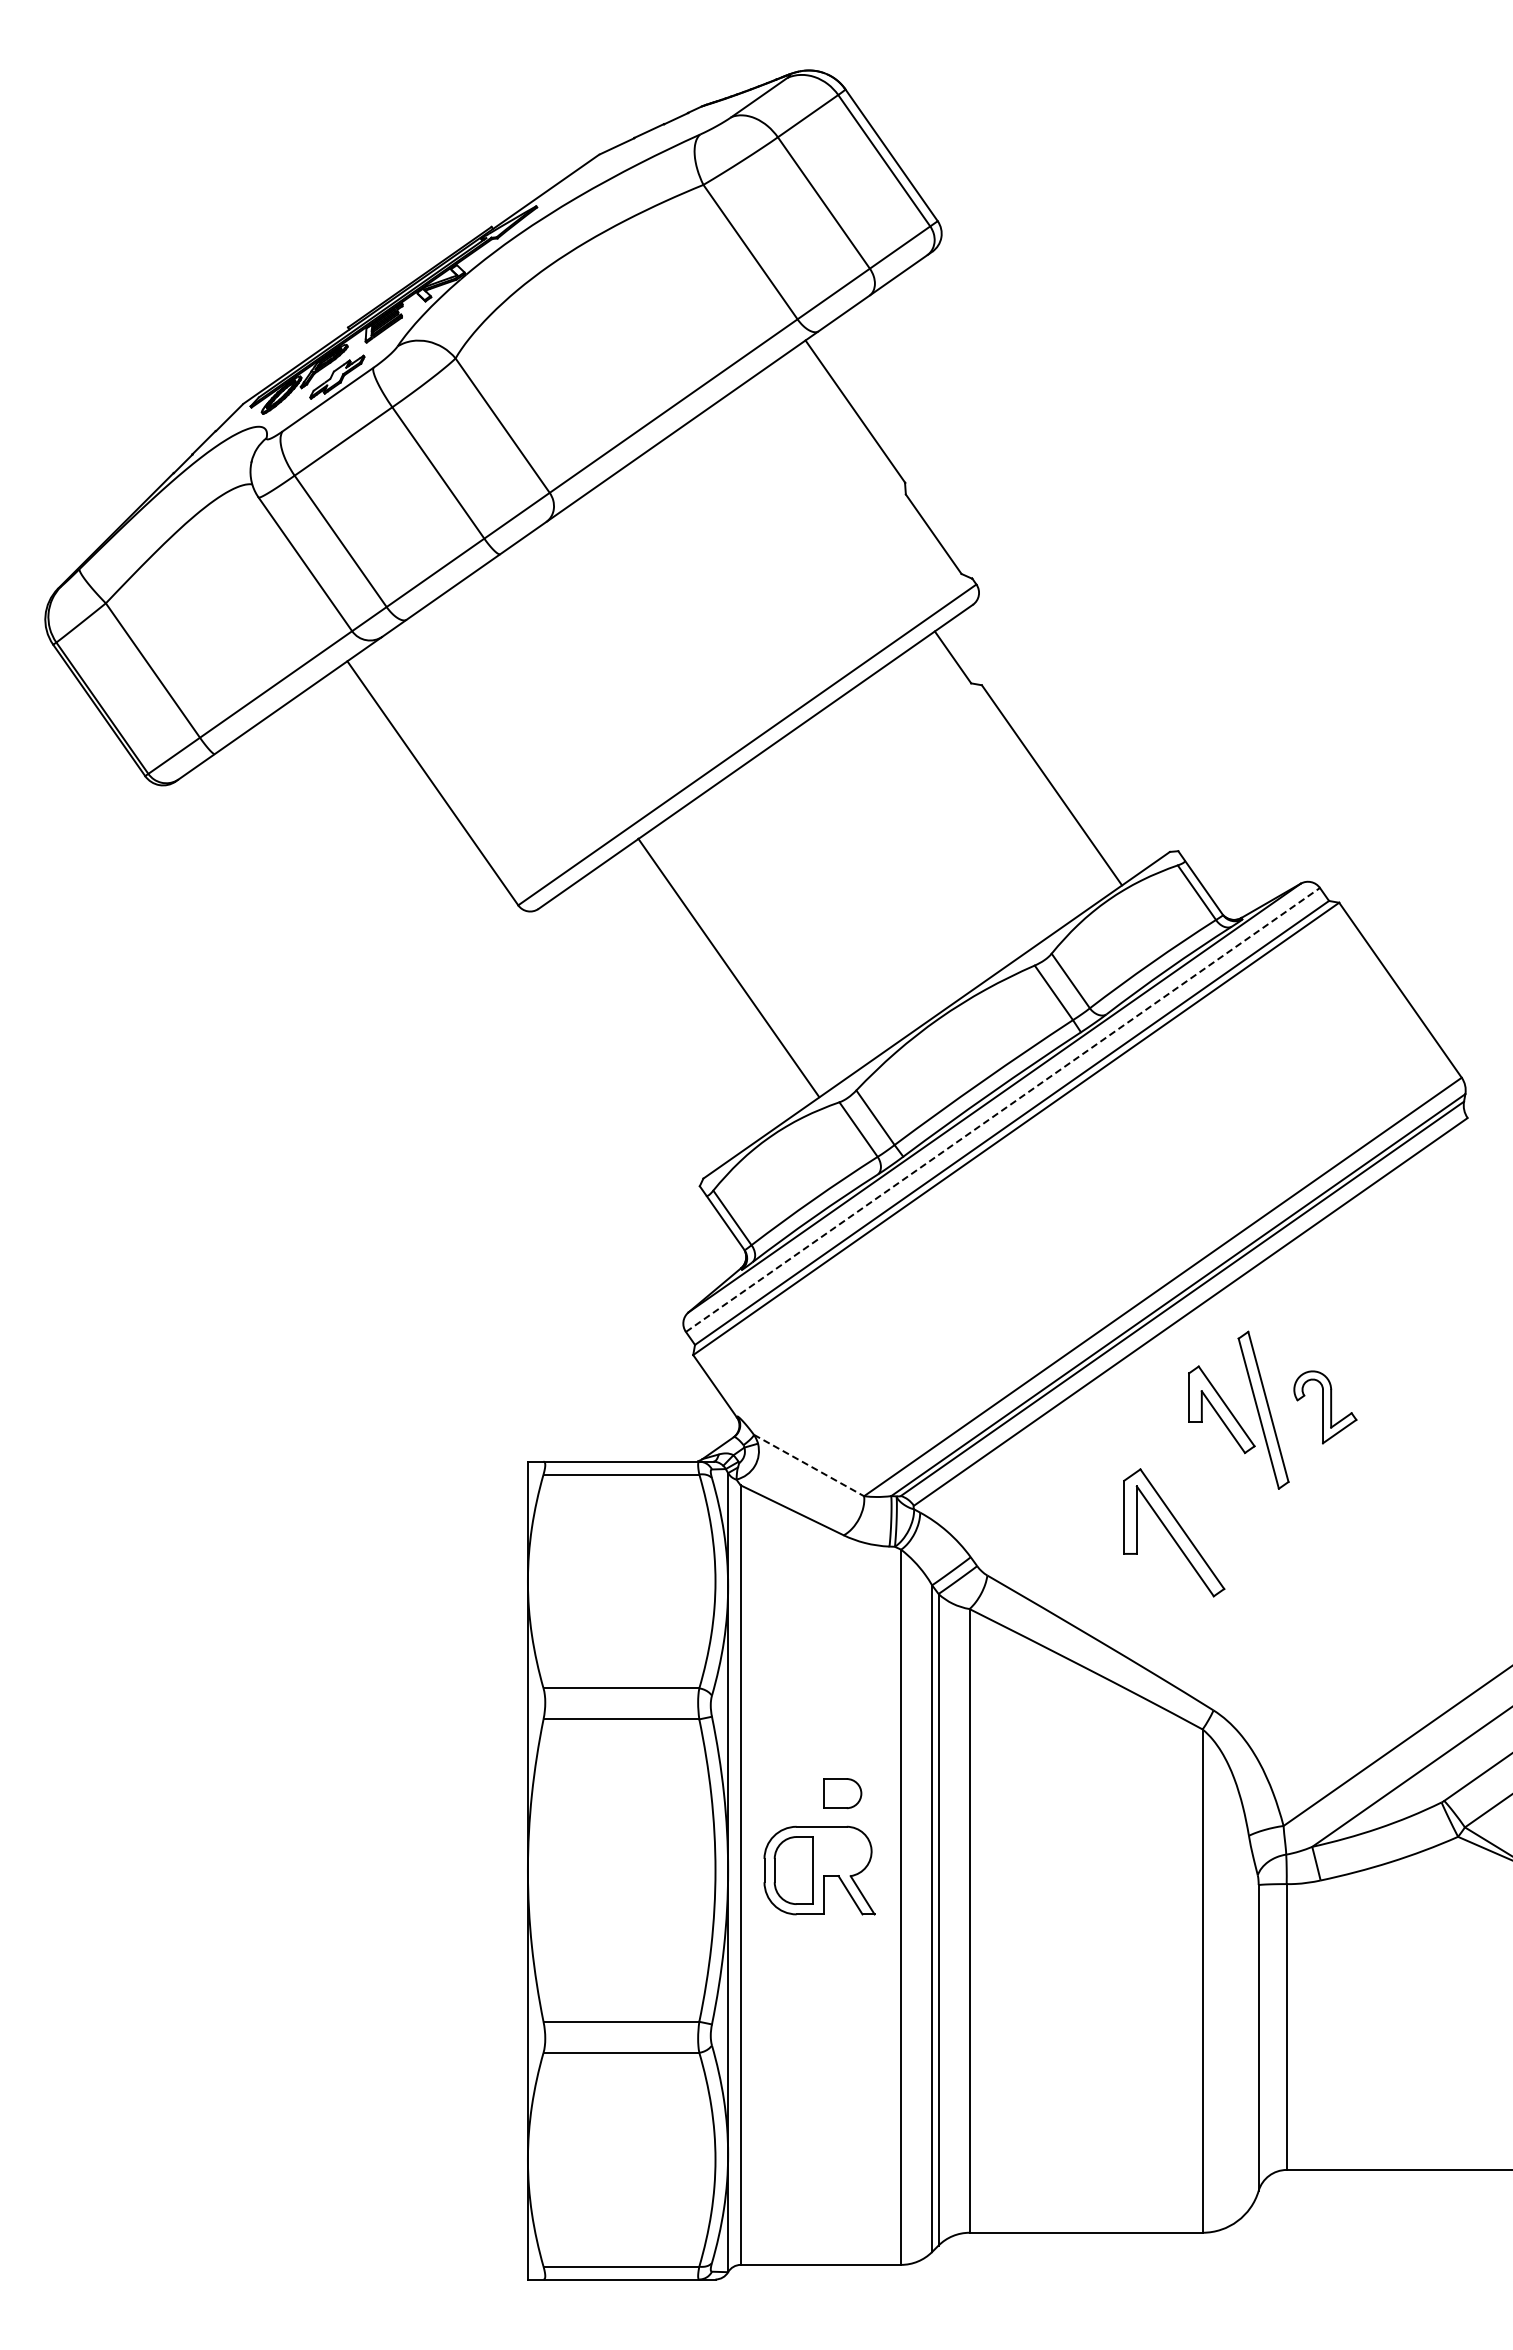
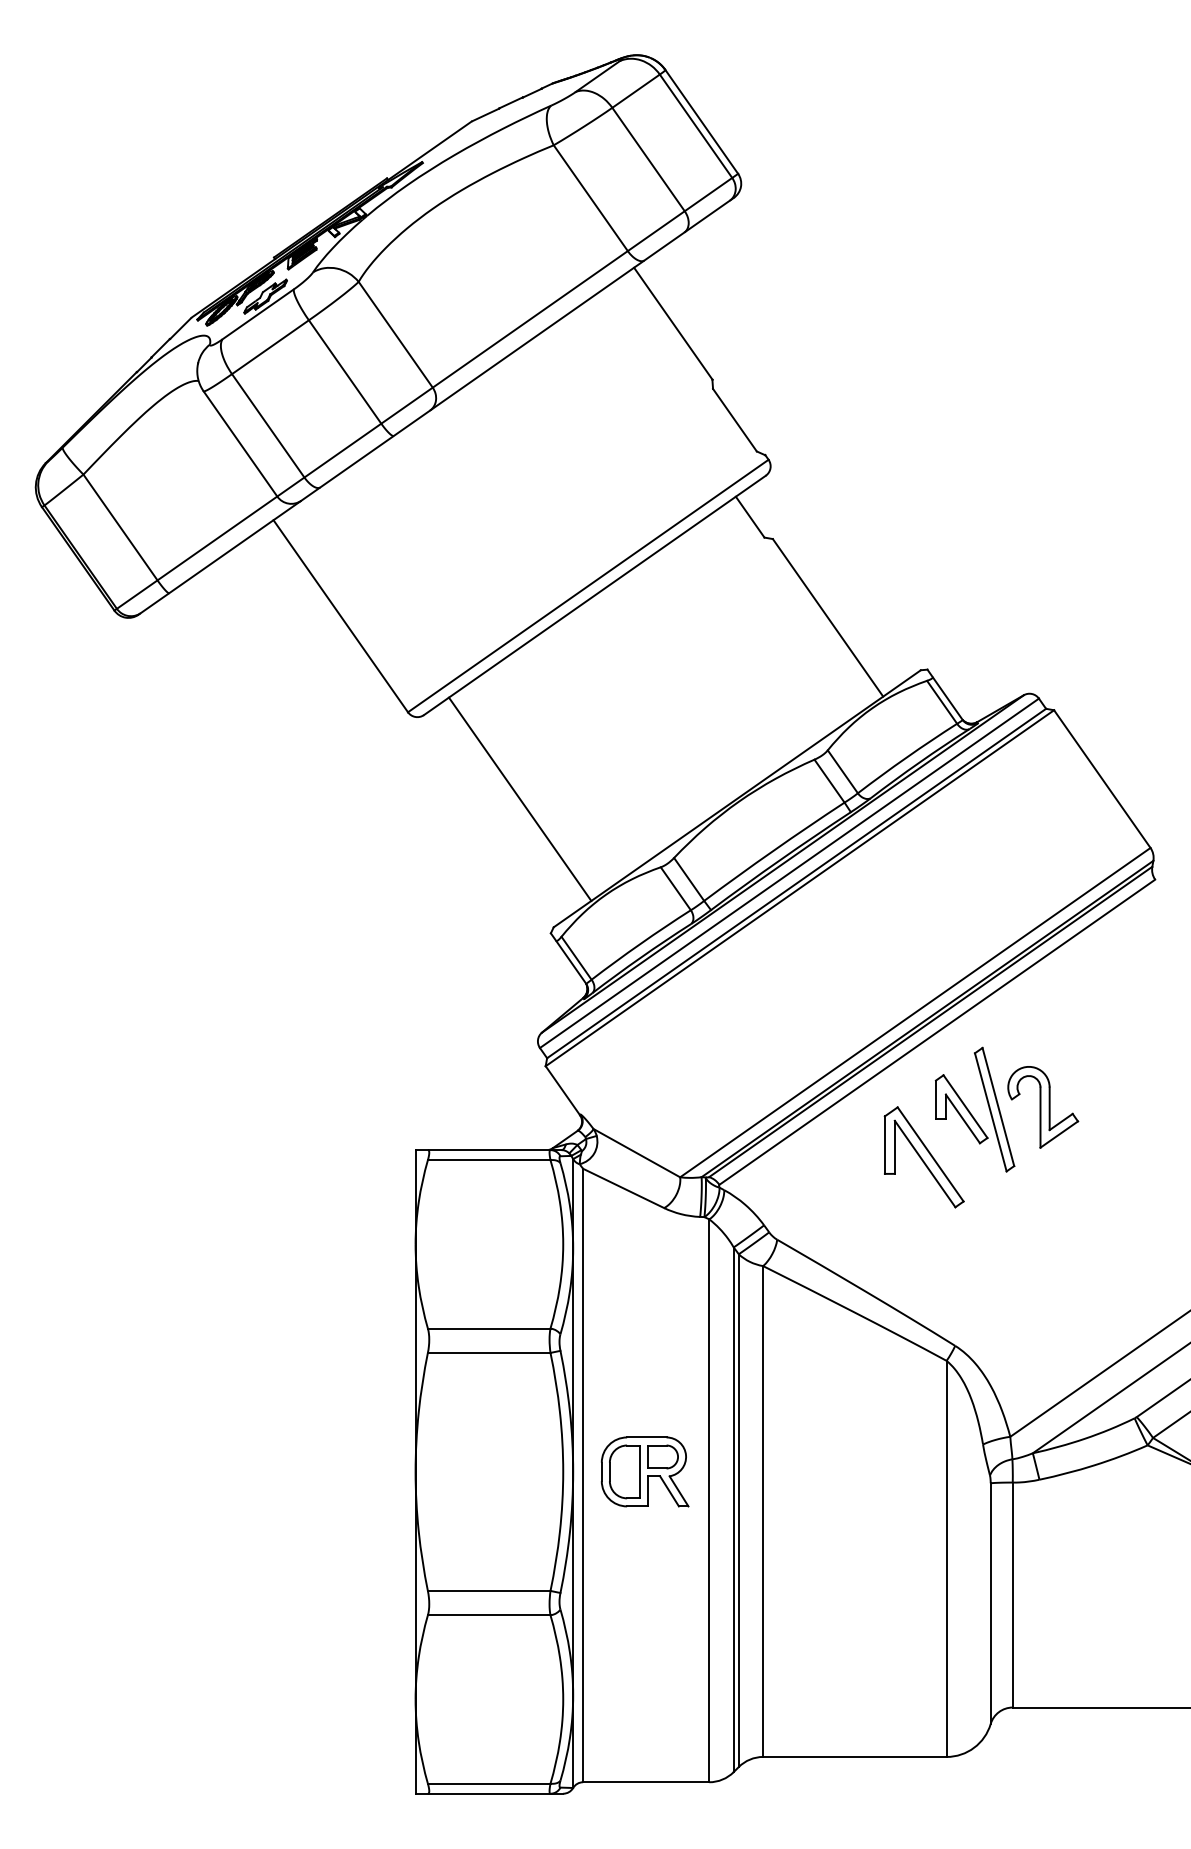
line: (728, 967) -> (519, 798), moved
line: (1003, 1109) -> (789, 872), dashed -> solid
part: (1325, 1407) -> (1043, 1107), size x1.43
line: (809, 1465) -> (637, 1153), dashed -> solid
part: (1174, 1532) -> (924, 1157), moved
part: (842, 1793) -> (663, 1456), moved

